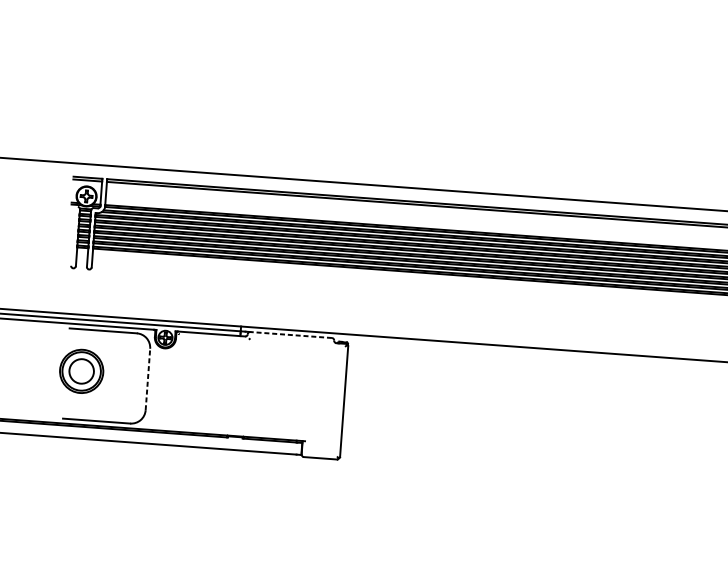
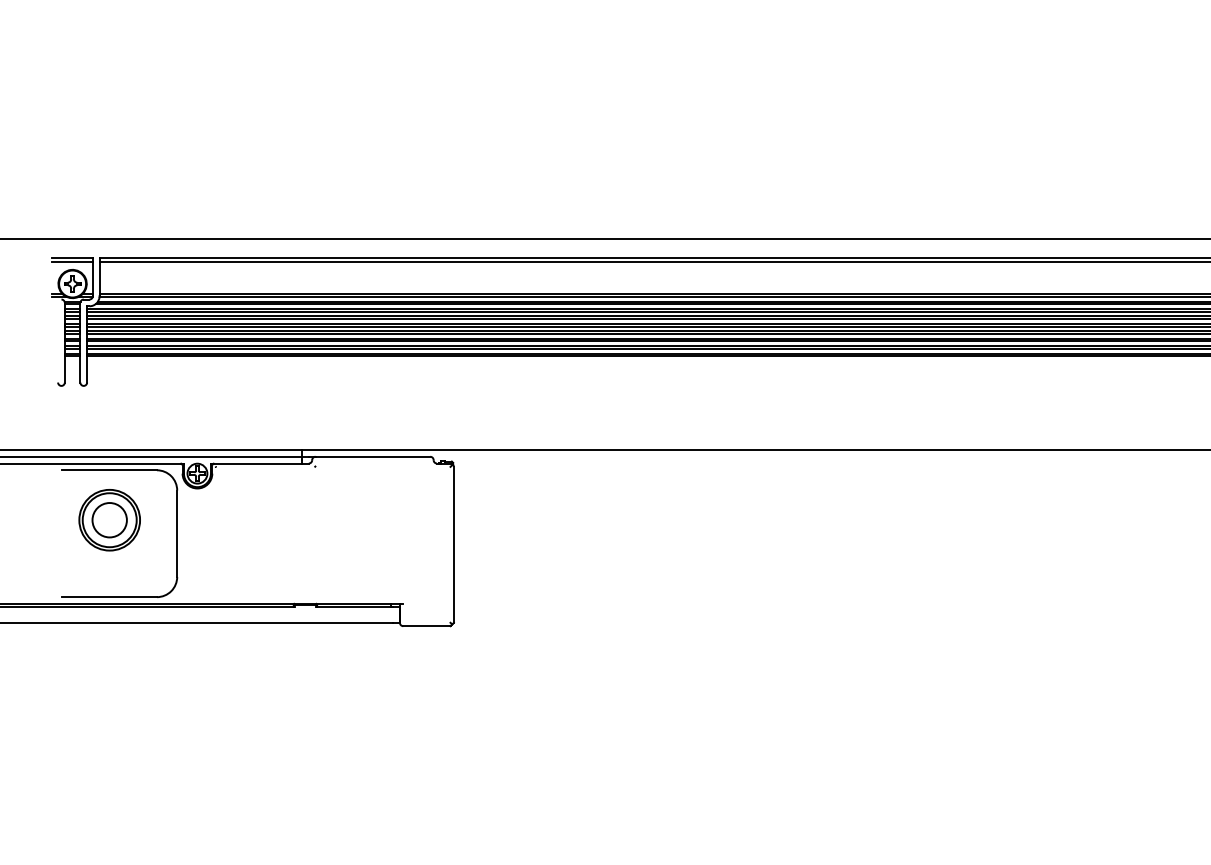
line: (290, 334) -> (372, 456), dashed -> solid
part: (81, 371) -> (109, 520), moved
line: (148, 379) -> (177, 533), dashed -> solid

